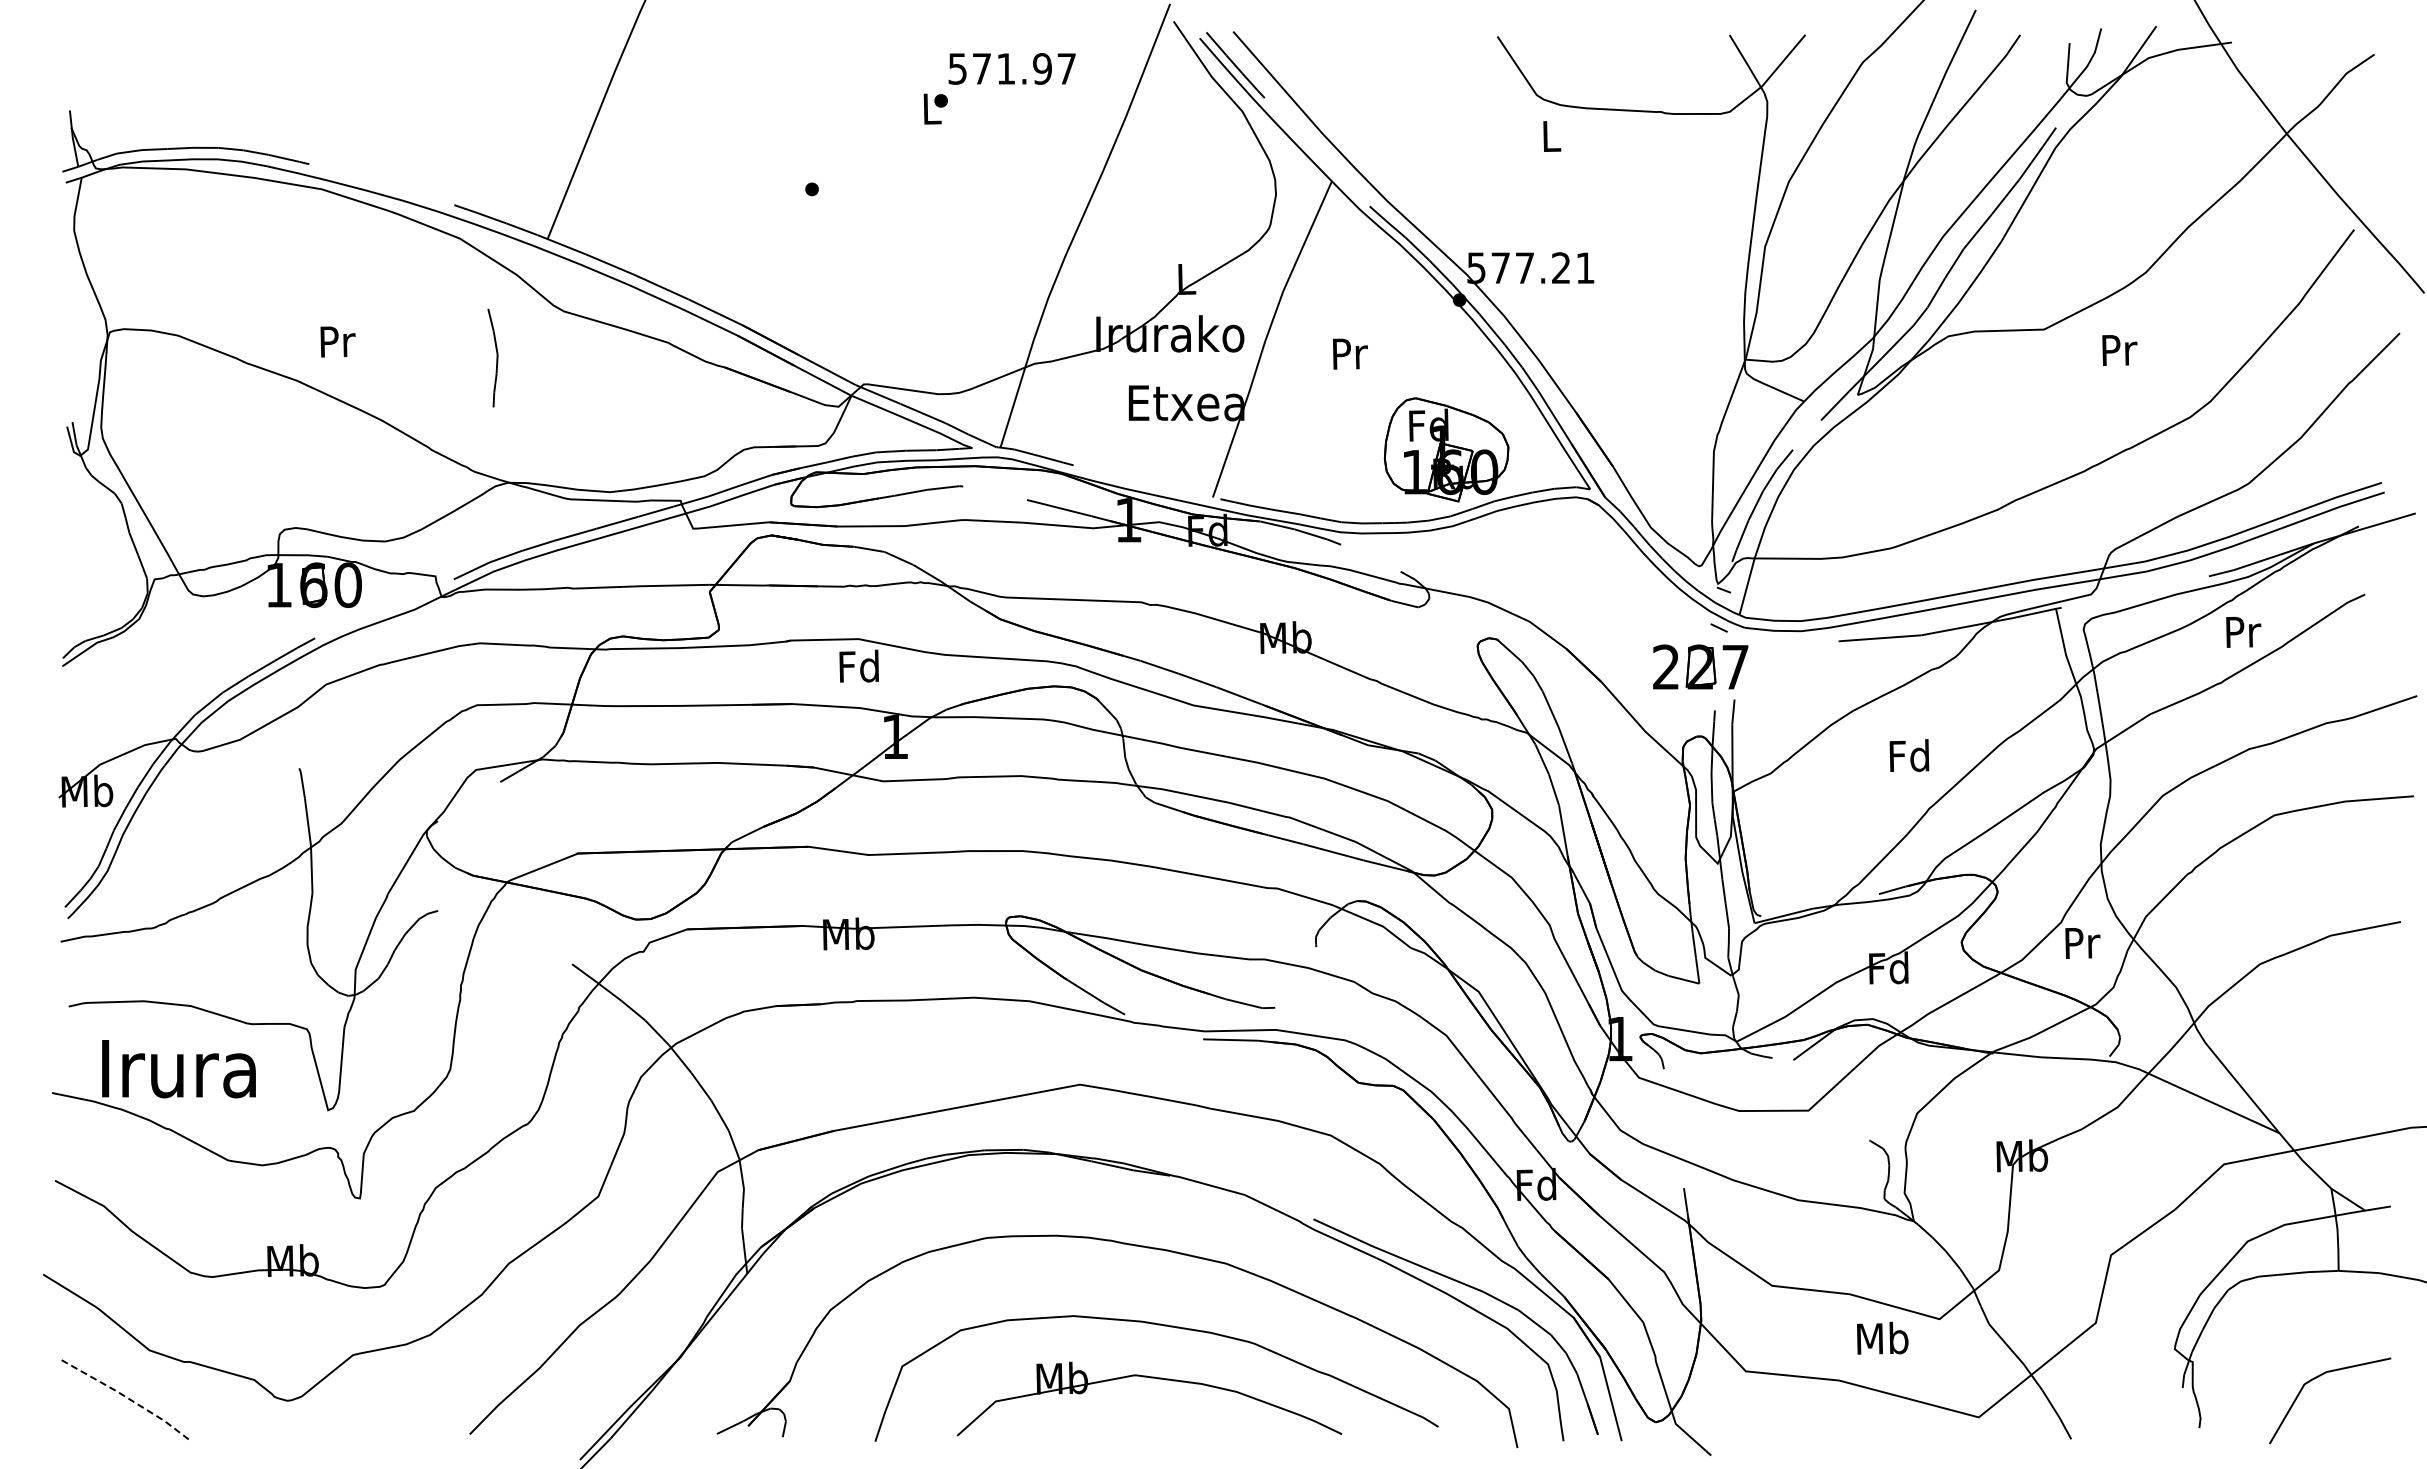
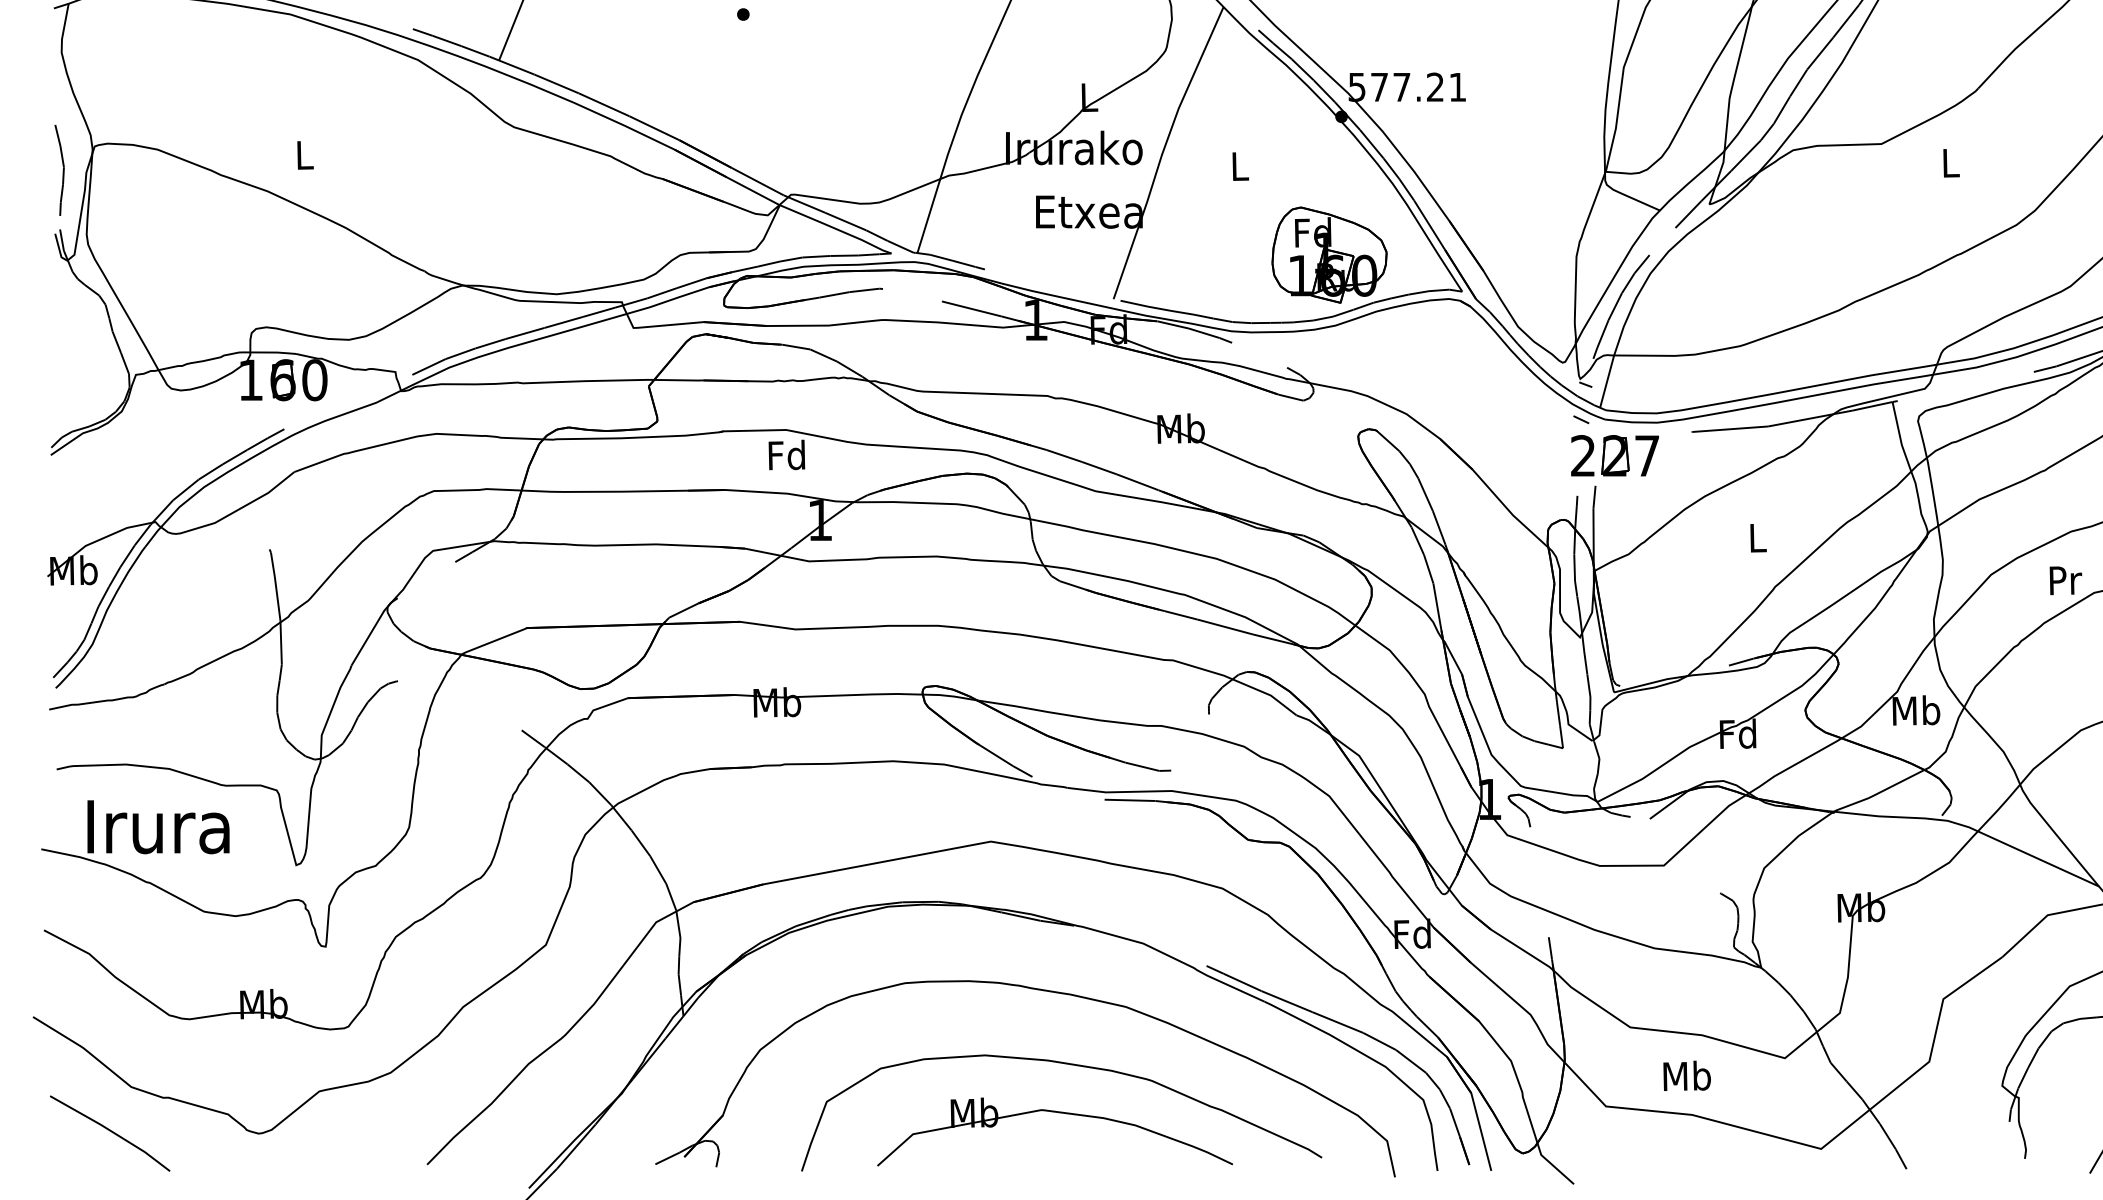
text: (337, 341) -> (304, 155), Pr -> L
text: (2119, 350) -> (1951, 163), Pr -> L
text: (1350, 353) -> (1240, 166), Pr -> L
curve: (496, 357) -> (62, 169), moved
text: (2243, 632) -> (2065, 580), moved
part: (1700, 666) -> (1614, 455), moved
text: (1909, 755) -> (1757, 537), Fd -> L
text: (2081, 942) -> (1916, 710), Pr -> Mb
text: (1882, 1337) -> (1686, 1075), moved
line: (129, 1398) -> (112, 1131), dashed -> solid

